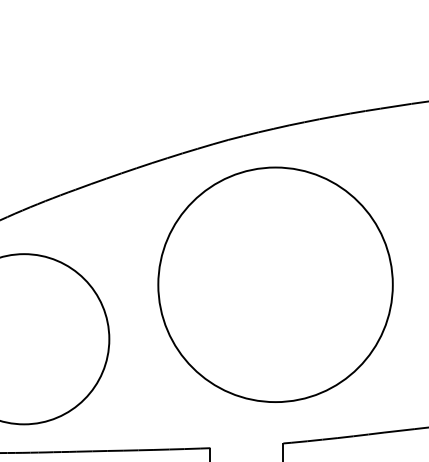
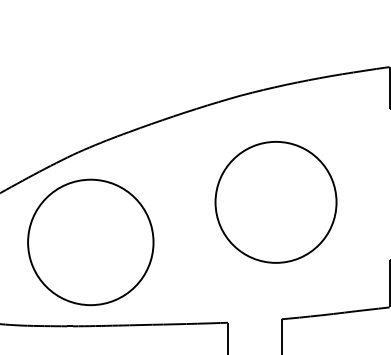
part: (274, 285) -> (275, 202), size x0.7

